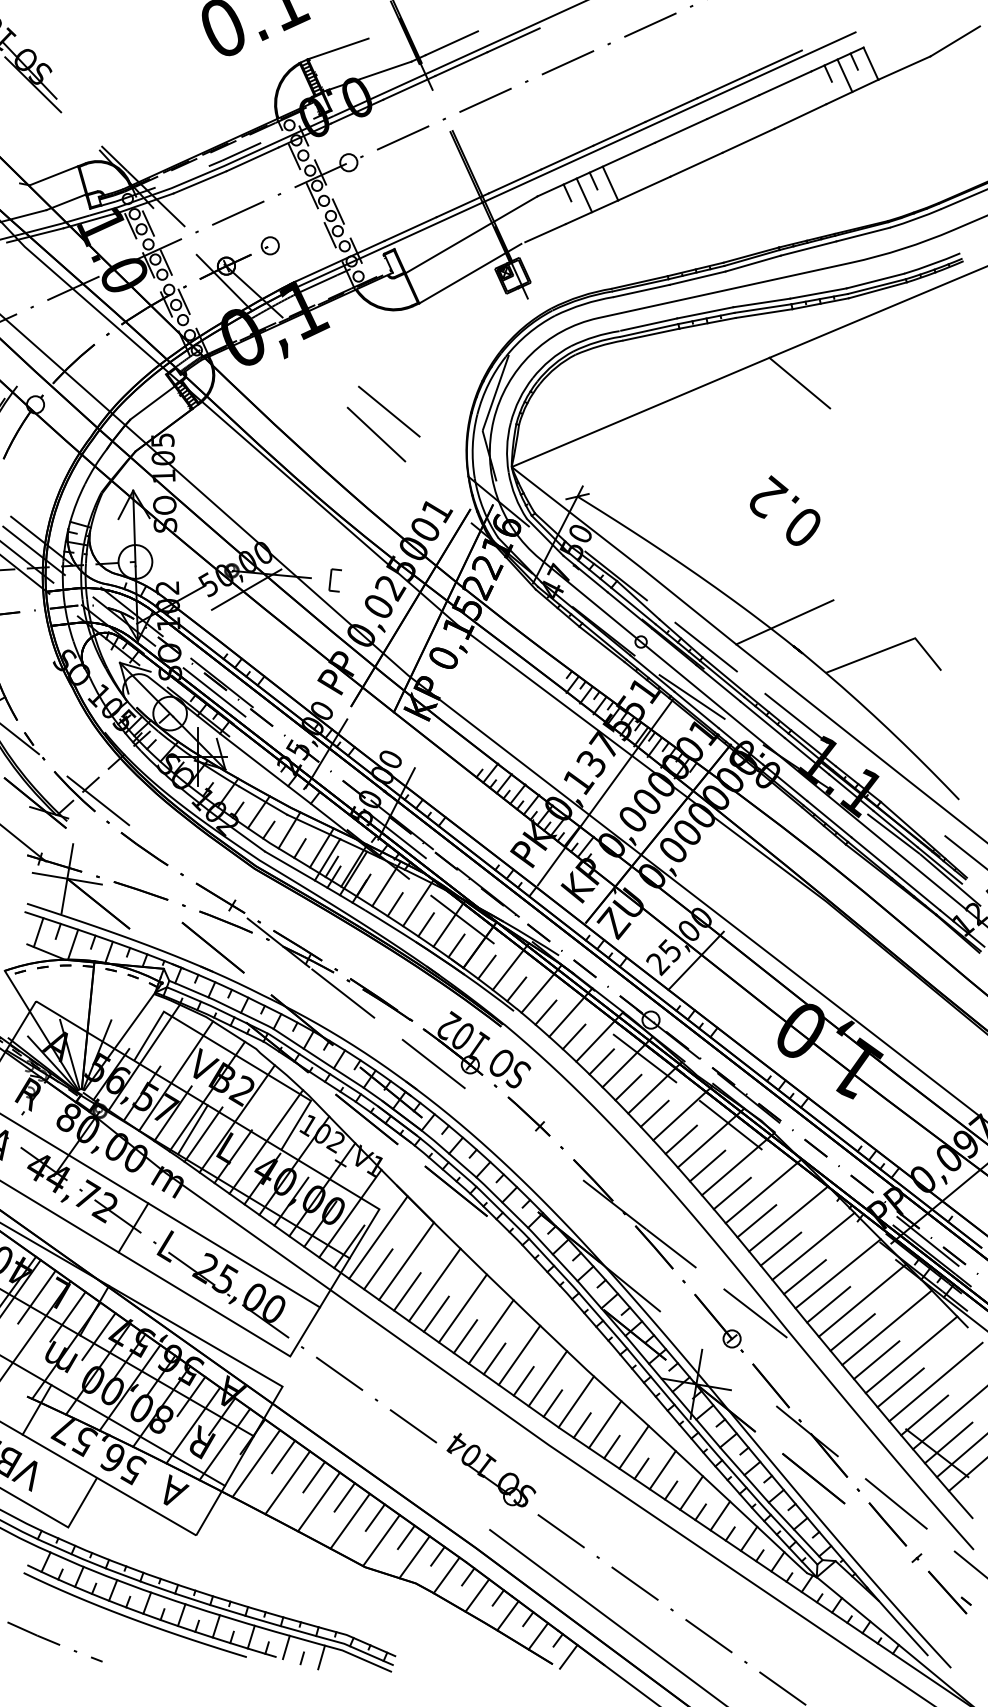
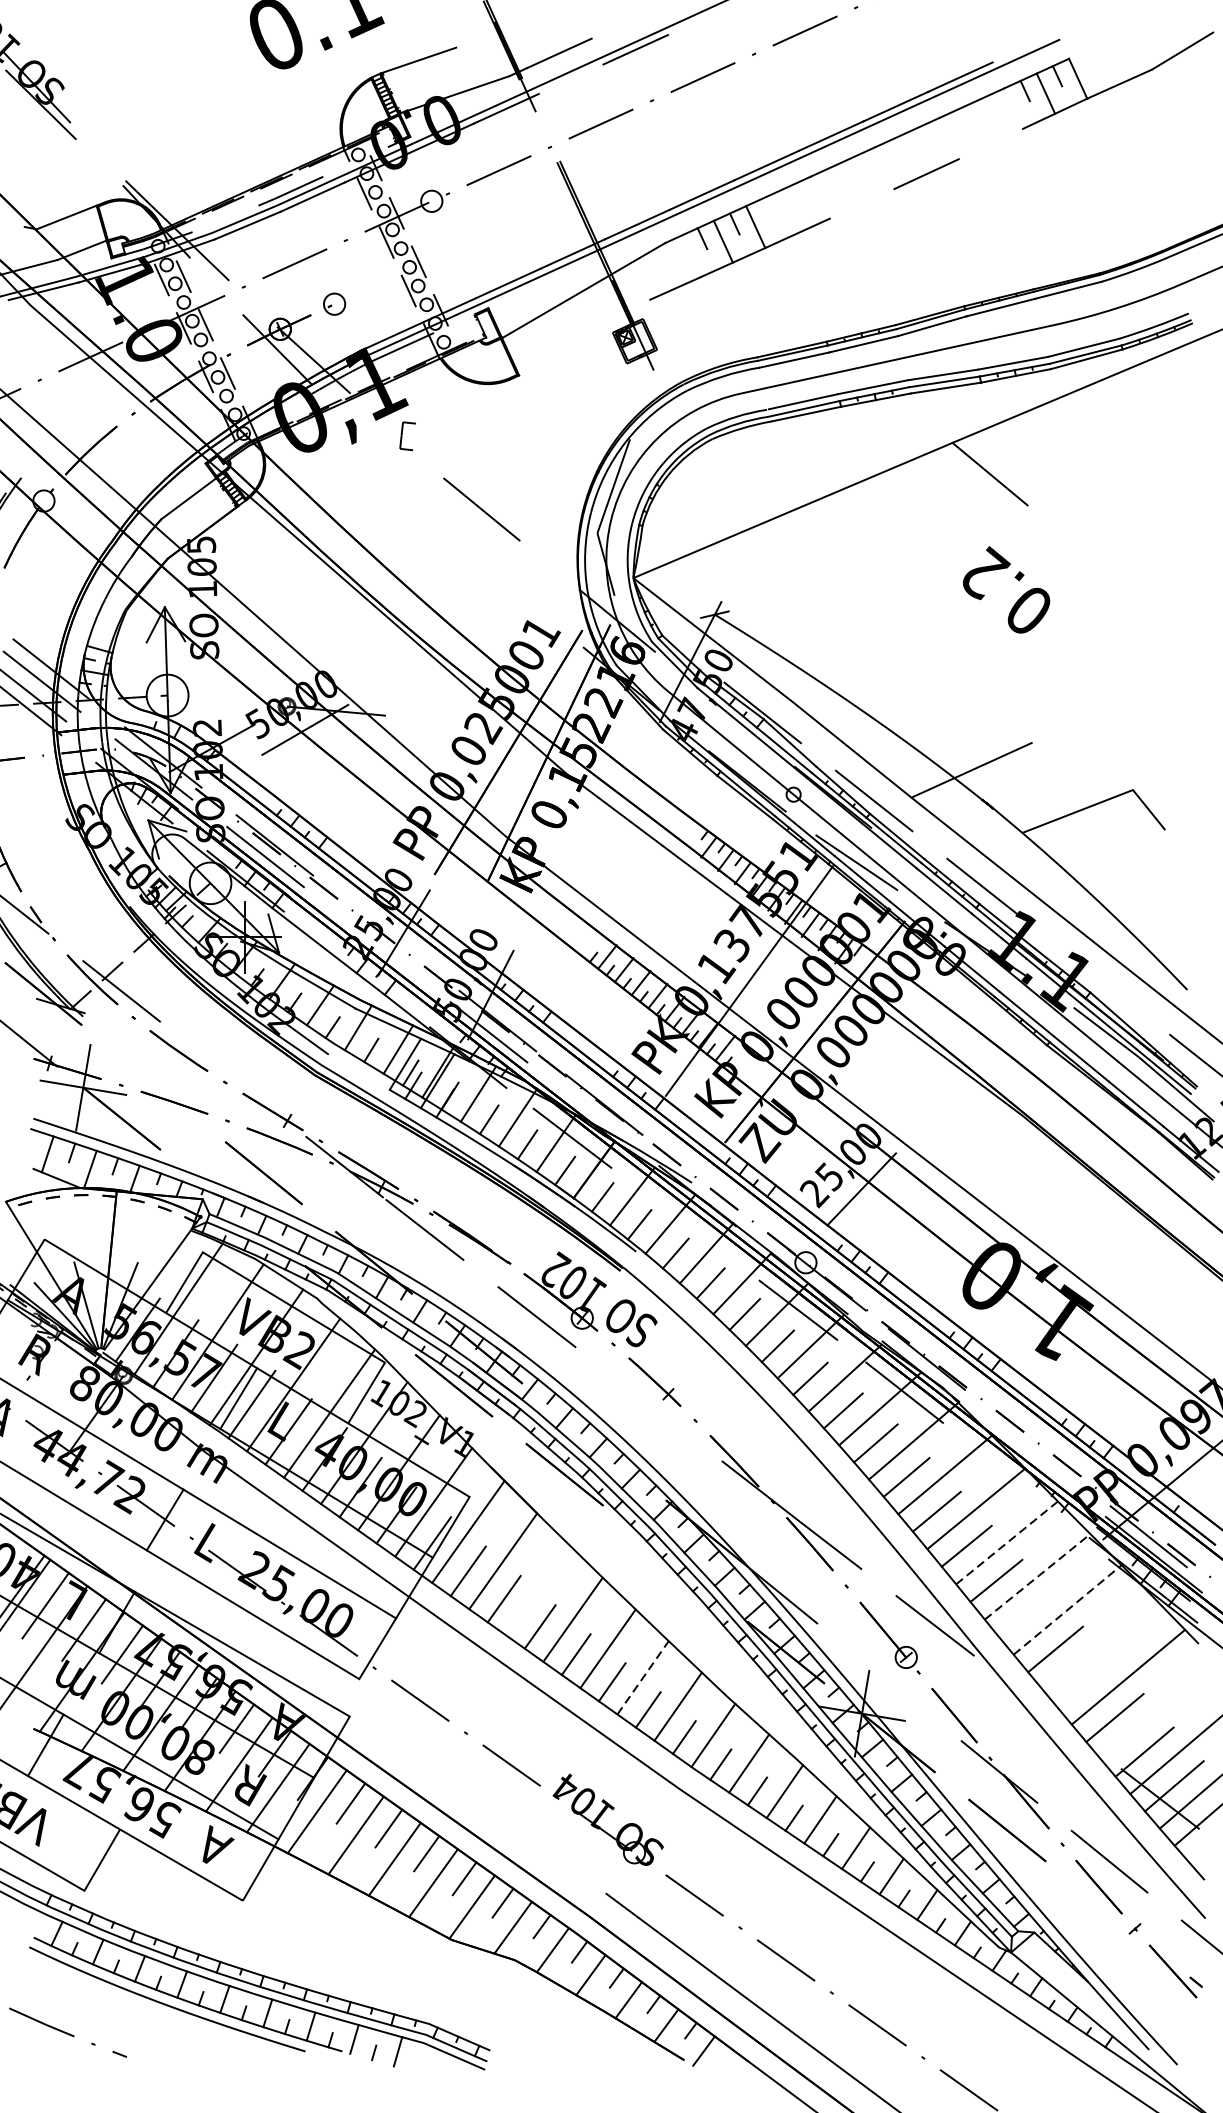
line: (461, 64) -> (571, 79), removed
line: (800, 116) -> (990, 144), removed
line: (696, 164) -> (862, 203), removed
line: (470, 273) -> (582, 338), removed
line: (376, 434) -> (466, 537), removed
text: (785, 510) -> (1007, 589), moved
part: (334, 580) -> (406, 436), moved
line: (289, 865) -> (358, 1071), removed
line: (813, 1246) -> (1007, 1543), solid -> dashed
line: (838, 1273) -> (1037, 1576), solid -> dashed
line: (434, 1284) -> (537, 1590), removed
line: (862, 1300) -> (1067, 1609), solid -> dashed
line: (828, 1304) -> (1025, 1614), removed
line: (886, 1327) -> (1097, 1643), removed
line: (519, 1354) -> (643, 1676), solid -> dashed
line: (876, 1360) -> (1085, 1684), removed
line: (935, 1381) -> (1158, 1710), removed

